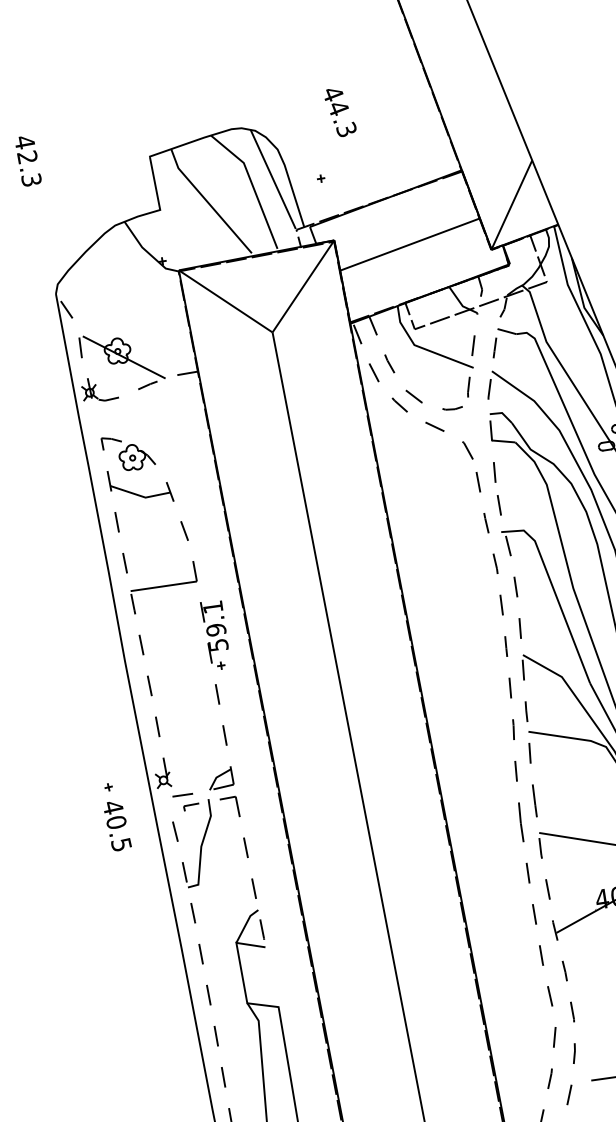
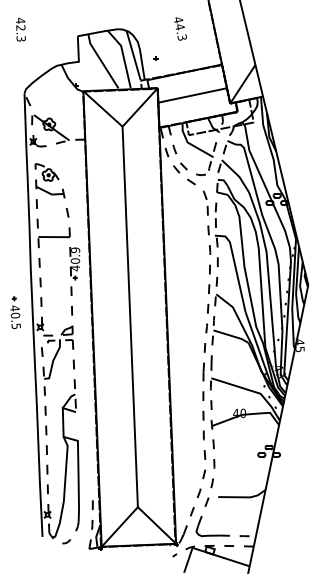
text: (340, 111) -> (180, 28), moved
text: (215, 626) -> (75, 259), 59.1 -> 40.9
part: (115, 815) -> (15, 312), moved

